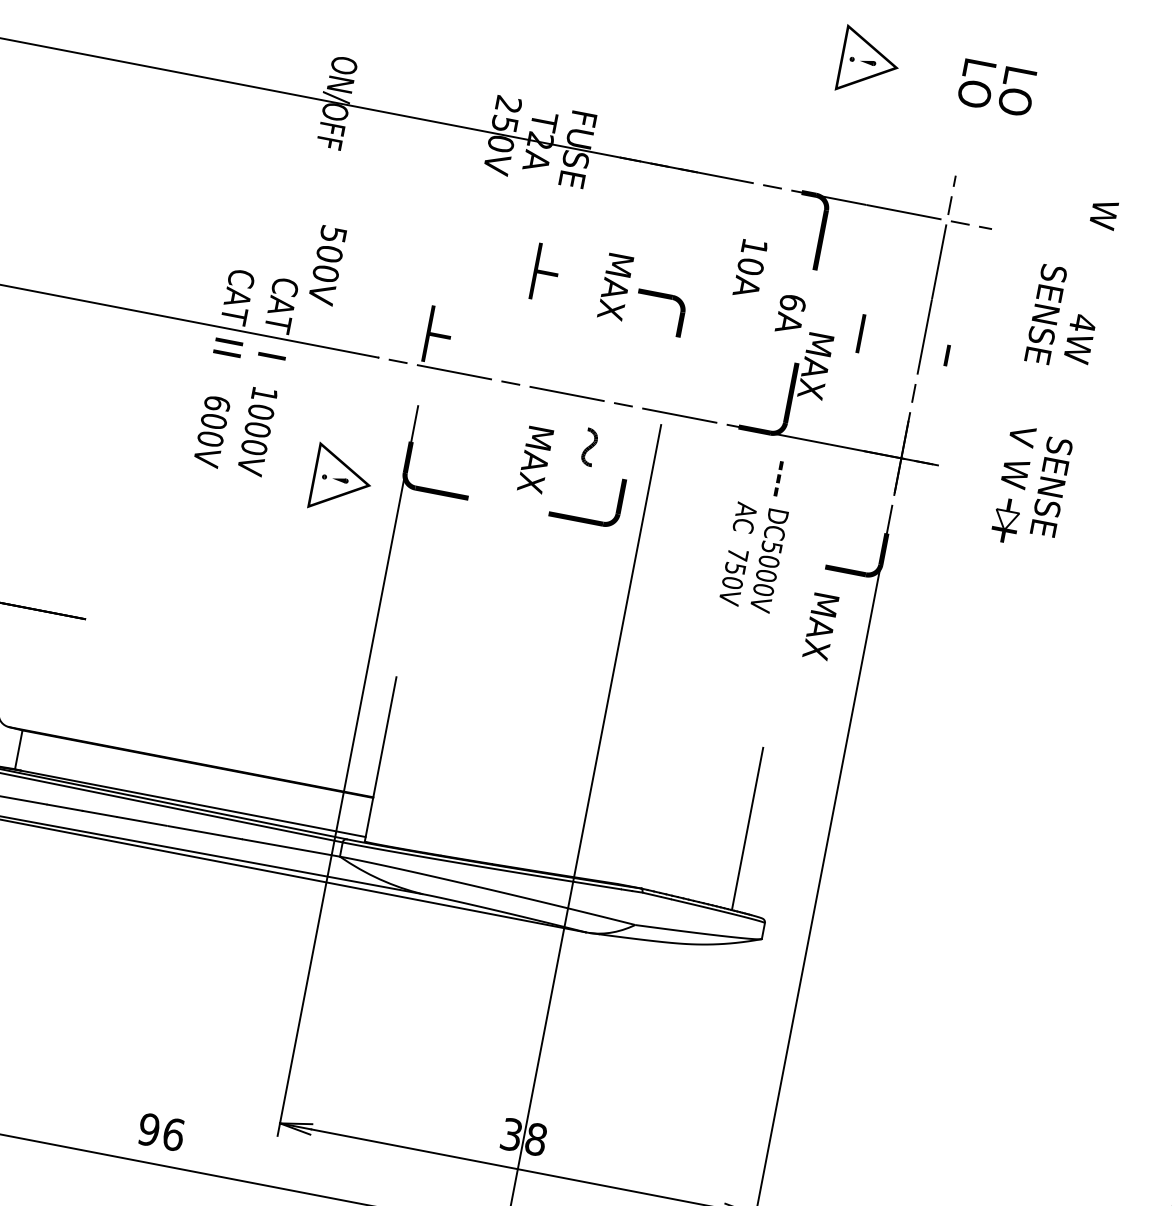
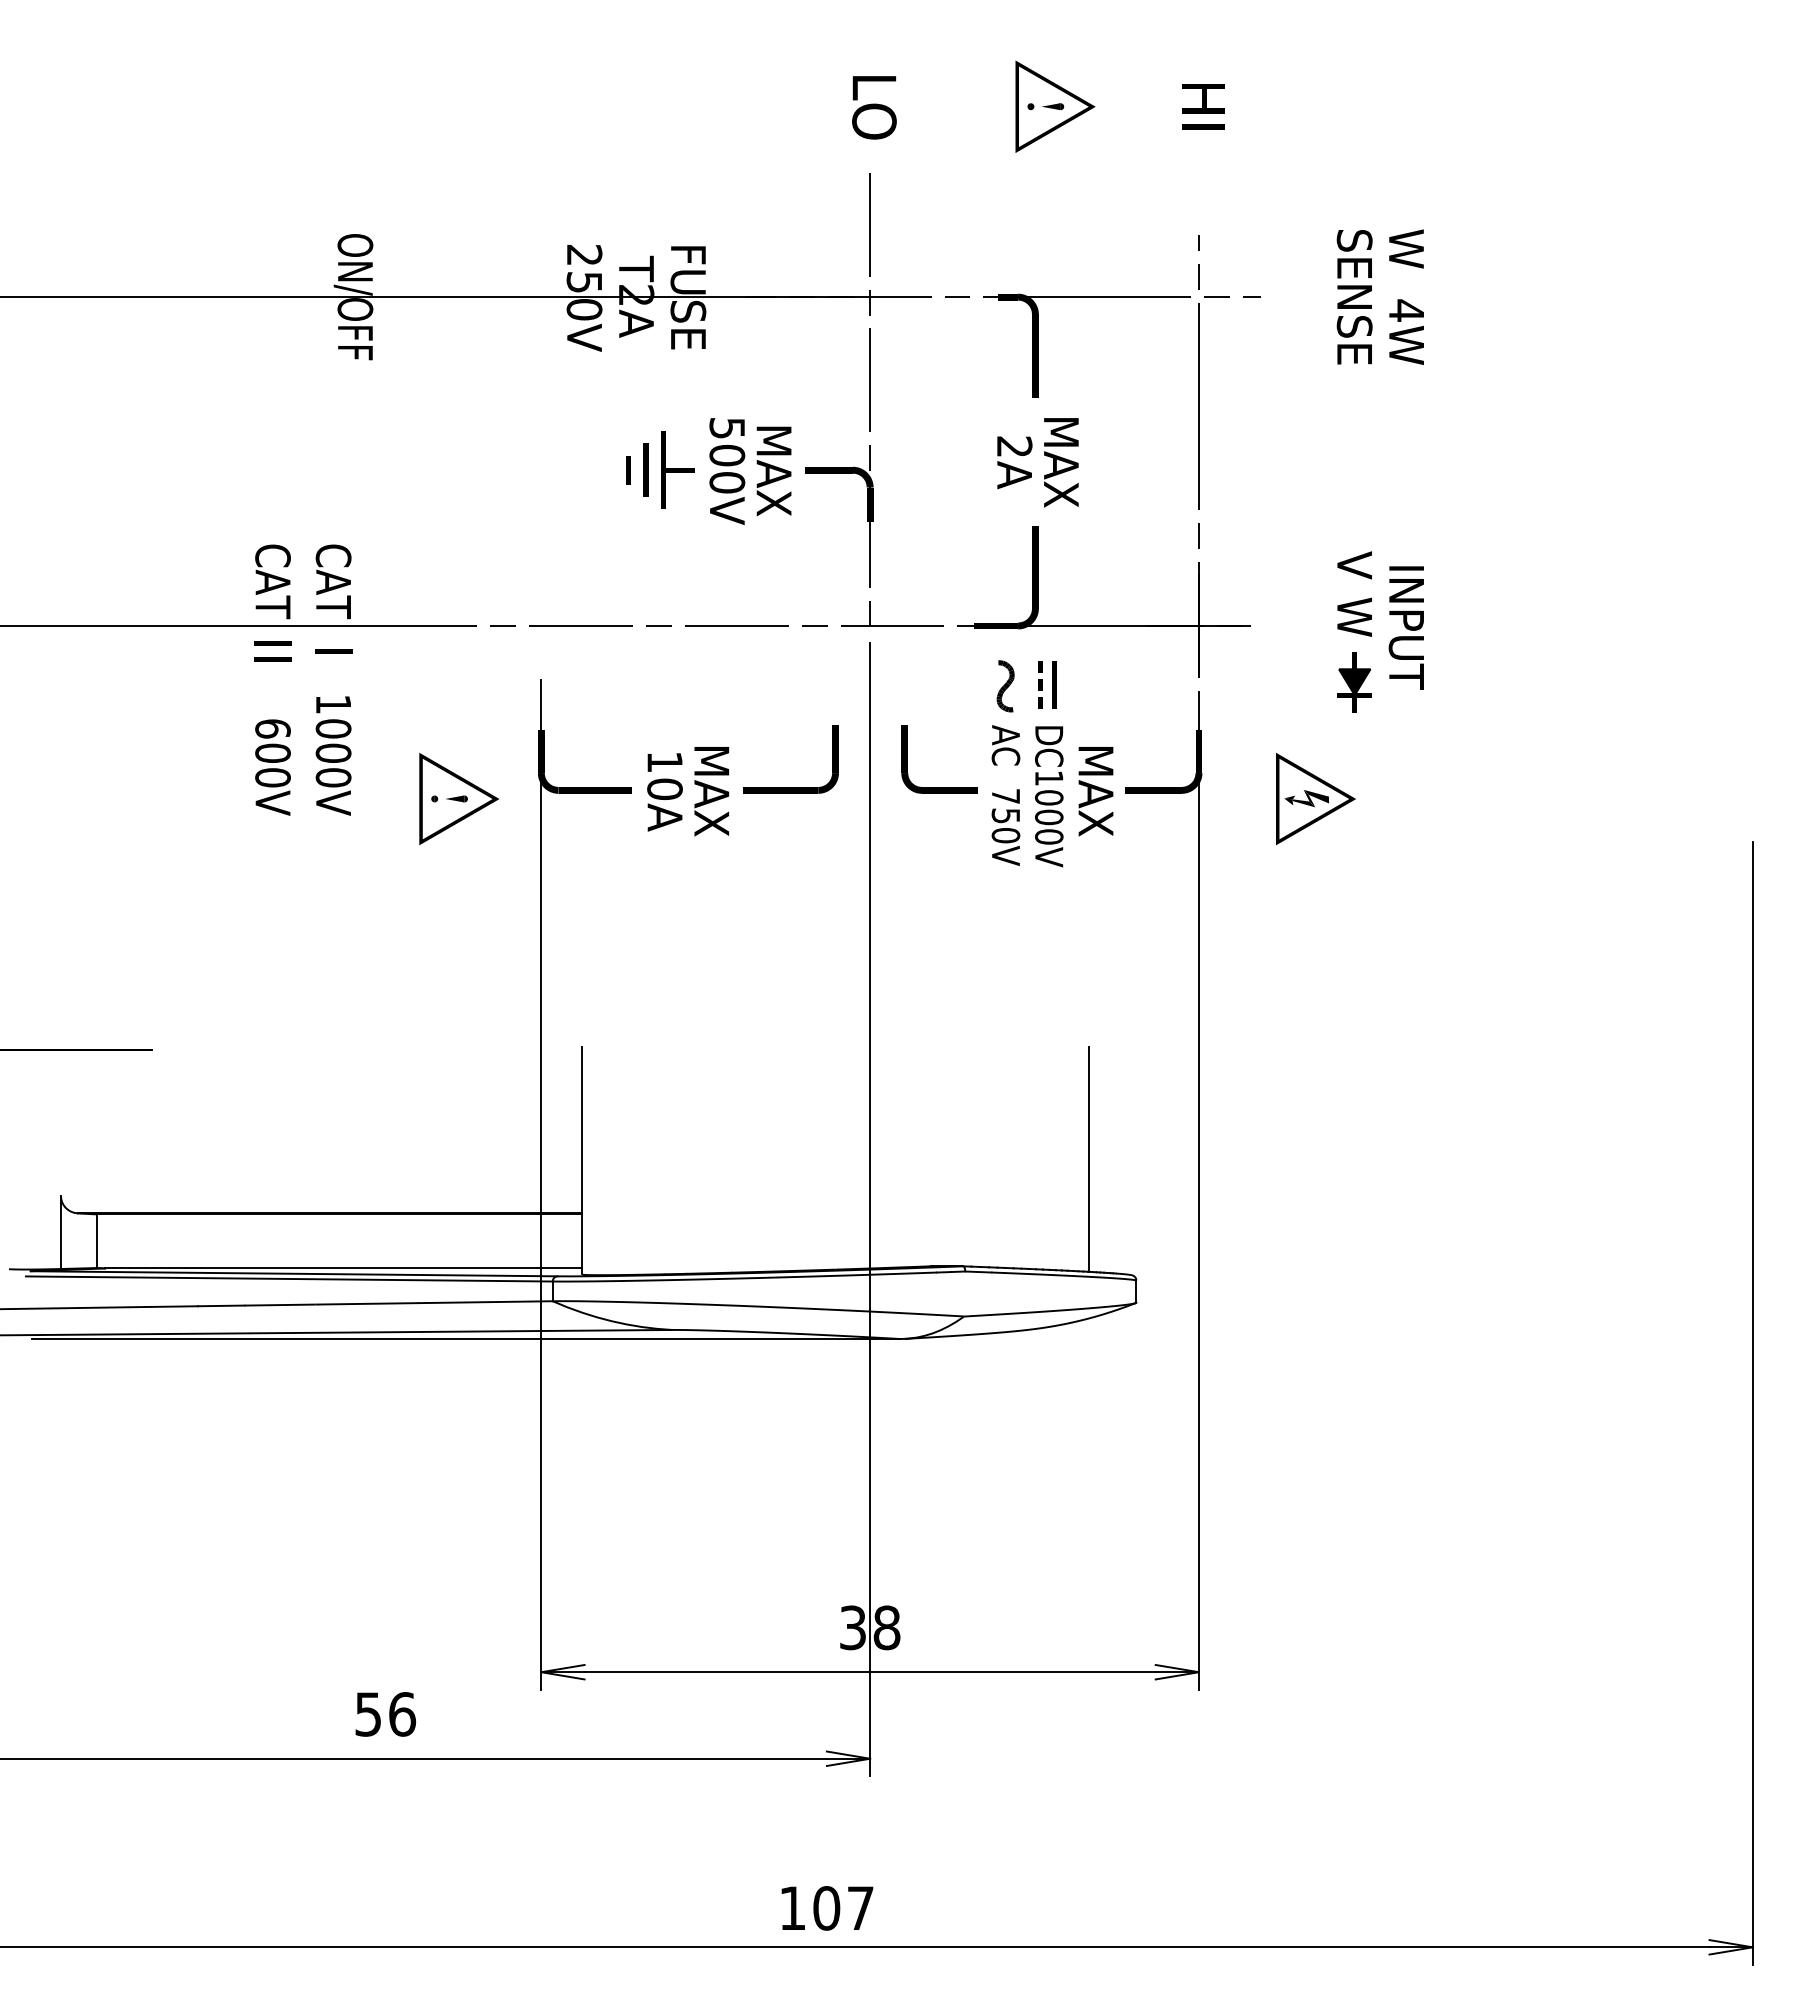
text: (976, 83) -> (1202, 107), LO -> HI
text: (1017, 91) -> (874, 107), moved
line: (695, 248) -> (870, 398), added
text: (327, 265) -> (727, 471), moved
text: (749, 269) -> (664, 792), moved
text: (792, 302) -> (1014, 446), 6A -> 2A
text: (1045, 314) -> (1354, 297), moved
line: (860, 333) -> (645, 469), moved
part: (438, 335) -> (550, 580), removed
text: (1080, 338) -> (1406, 331), moved
line: (947, 355) -> (628, 470), moved
text: (815, 366) -> (1061, 462), moved
curve: (589, 447) -> (1005, 686), moved
text: (535, 460) -> (711, 791), moved
line: (788, 480) -> (1054, 684), added
text: (1051, 486) -> (1406, 625), SENSE -> INPUT
fill: (1005, 520) -> (1354, 682), added
curve: (691, 539) -> (939, 787), added
text: (772, 547) -> (1049, 777), DC5000V -> DC1000V
part: (961, 600) -> (1315, 799), added
text: (820, 626) -> (1095, 791), moved
text: (149, 1129) -> (368, 1714), 96 -> 56

